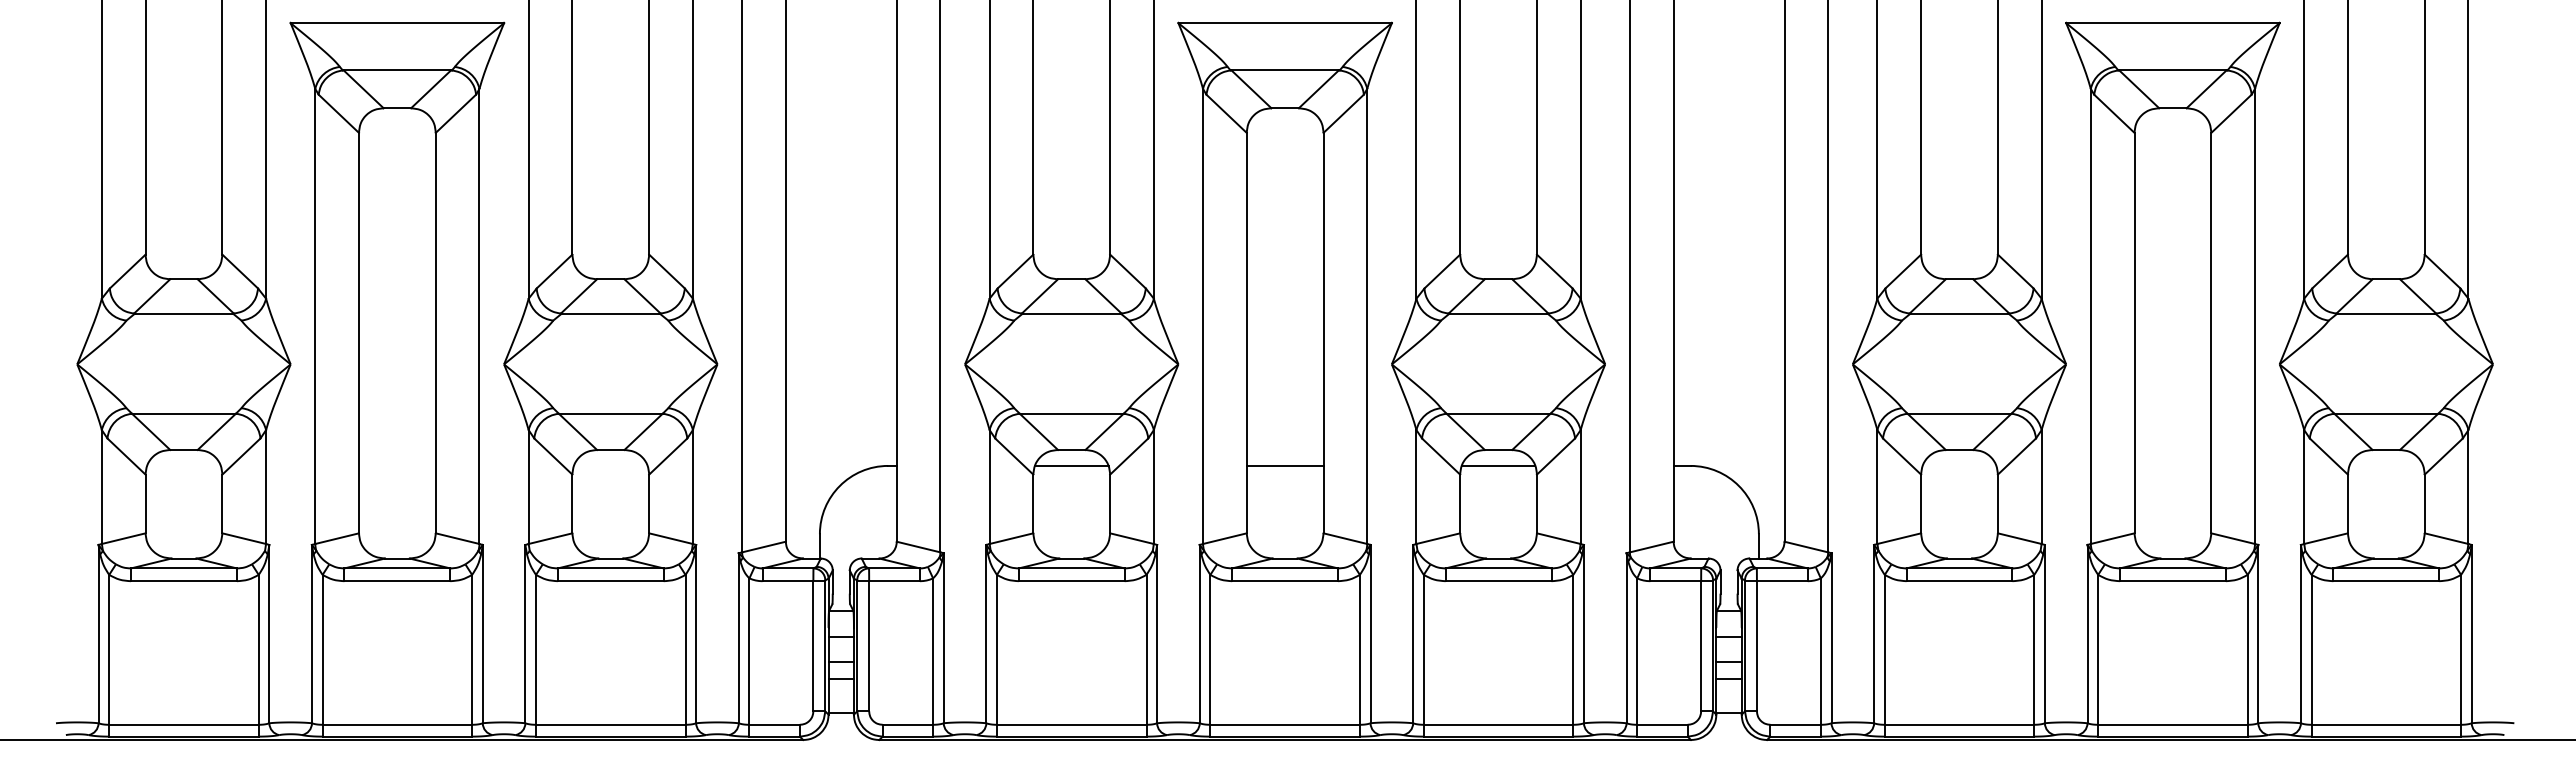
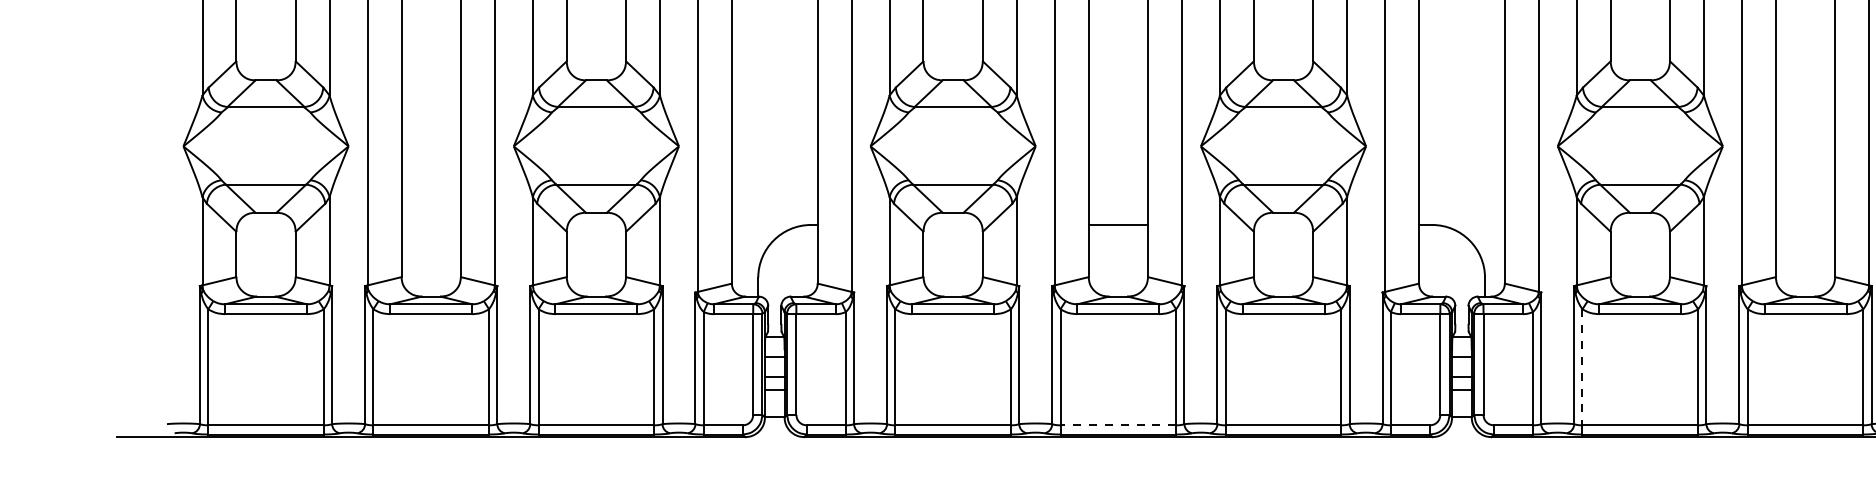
line: (1071, 465) -> (952, 224), removed
line: (1498, 465) -> (1283, 224), removed
line: (1884, 649) -> (1582, 367), solid -> dashed
line: (1285, 724) -> (1118, 425), solid -> dashed

